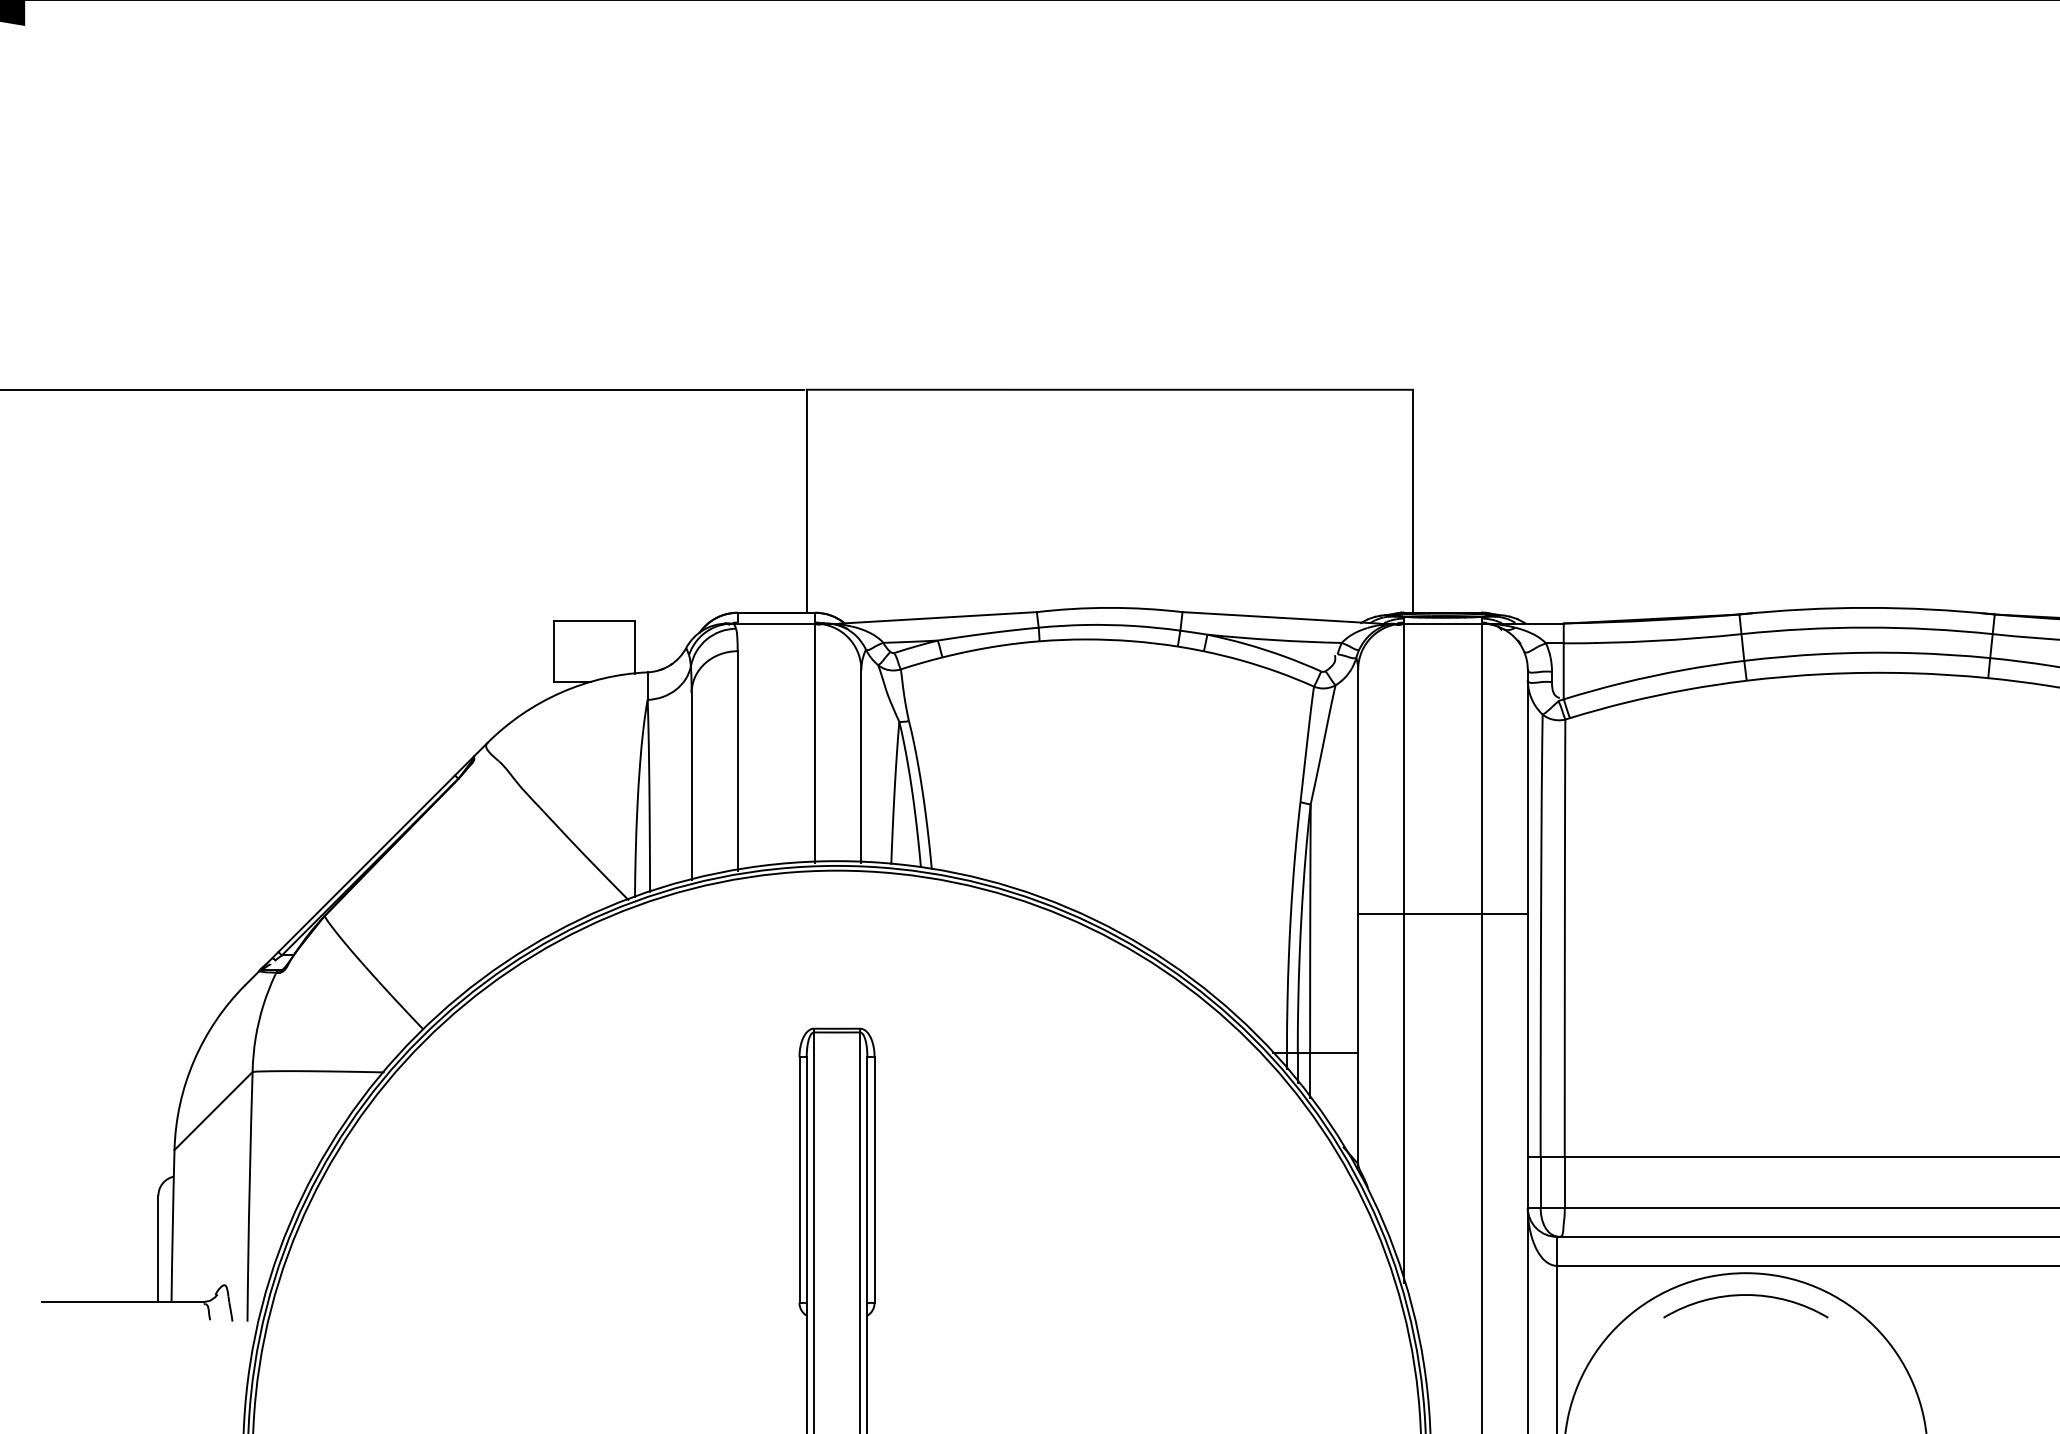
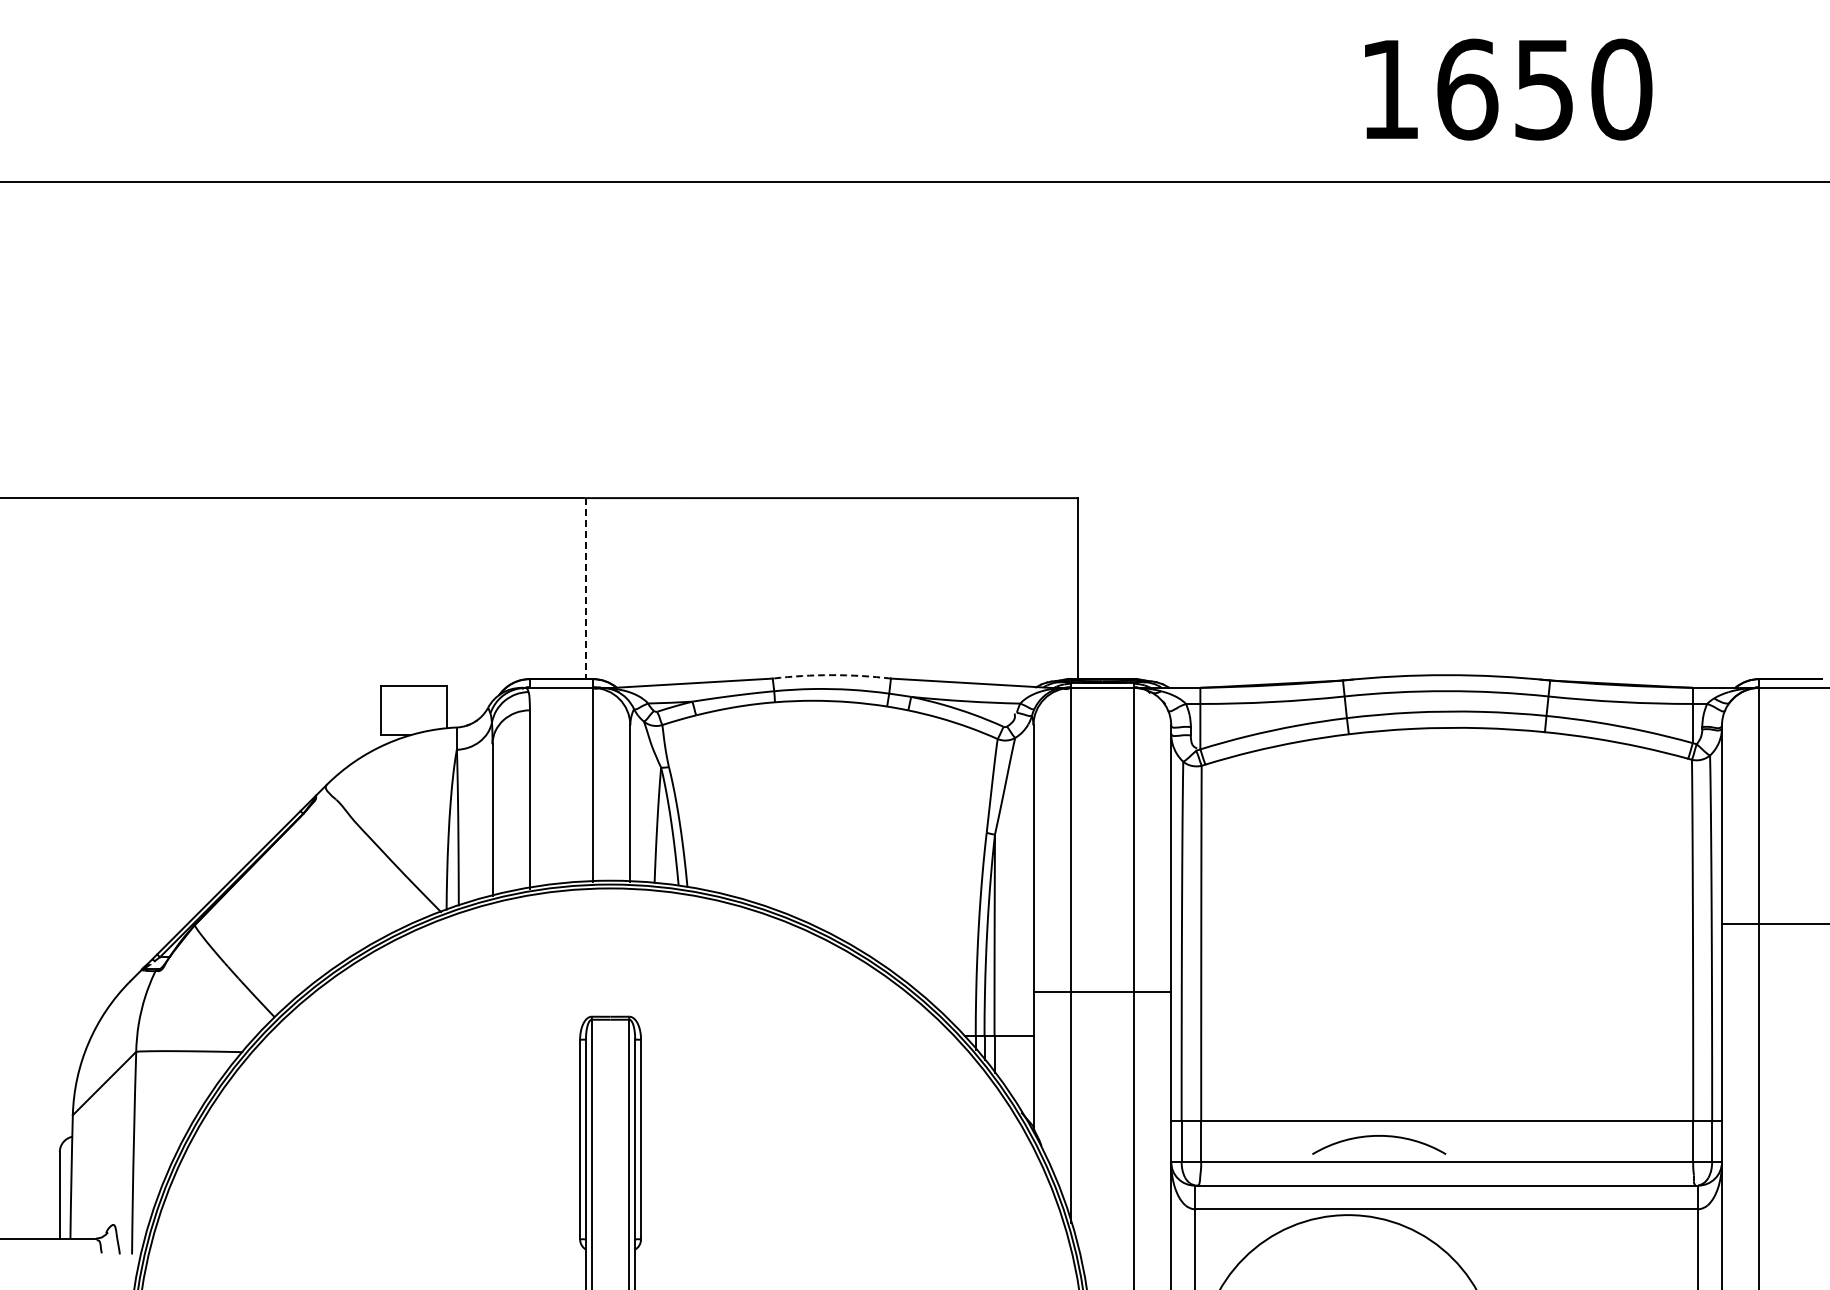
line: (807, 501) -> (586, 588), solid -> dashed
arc: (1109, 608) -> (831, 675), solid -> dashed
line: (1443, 915) -> (1102, 992), moved
arc: (1746, 1295) -> (1379, 1136), moved

